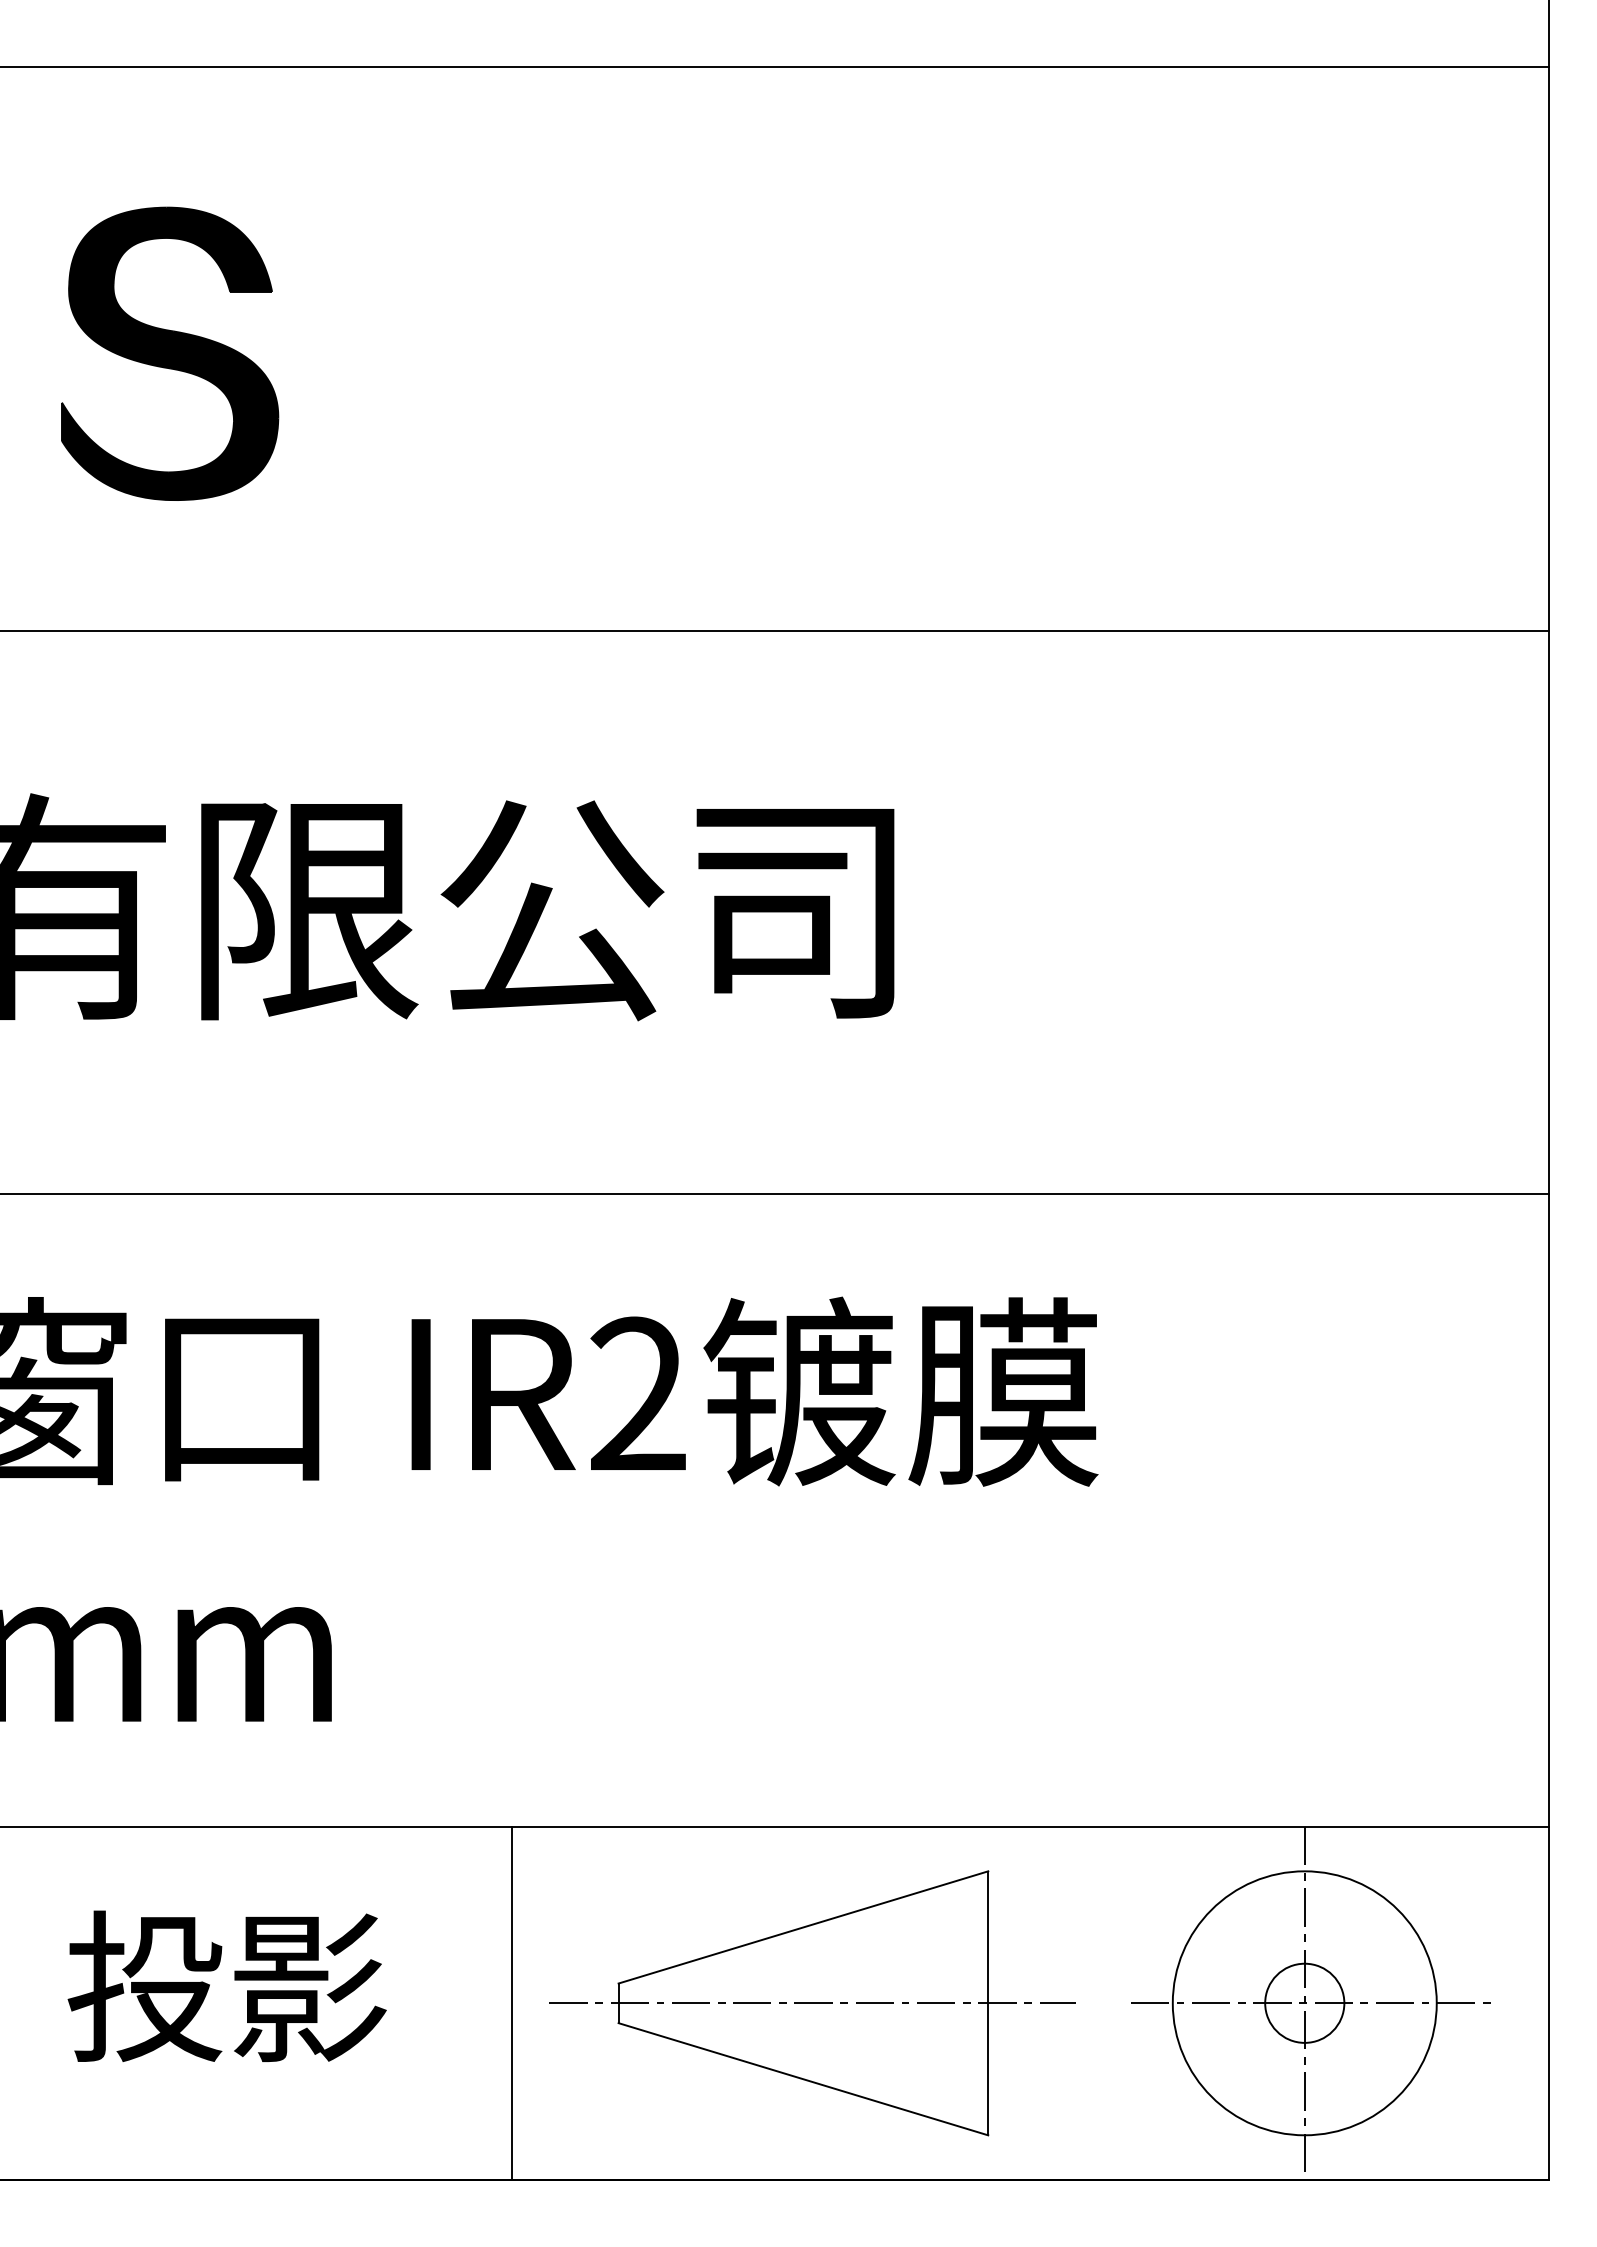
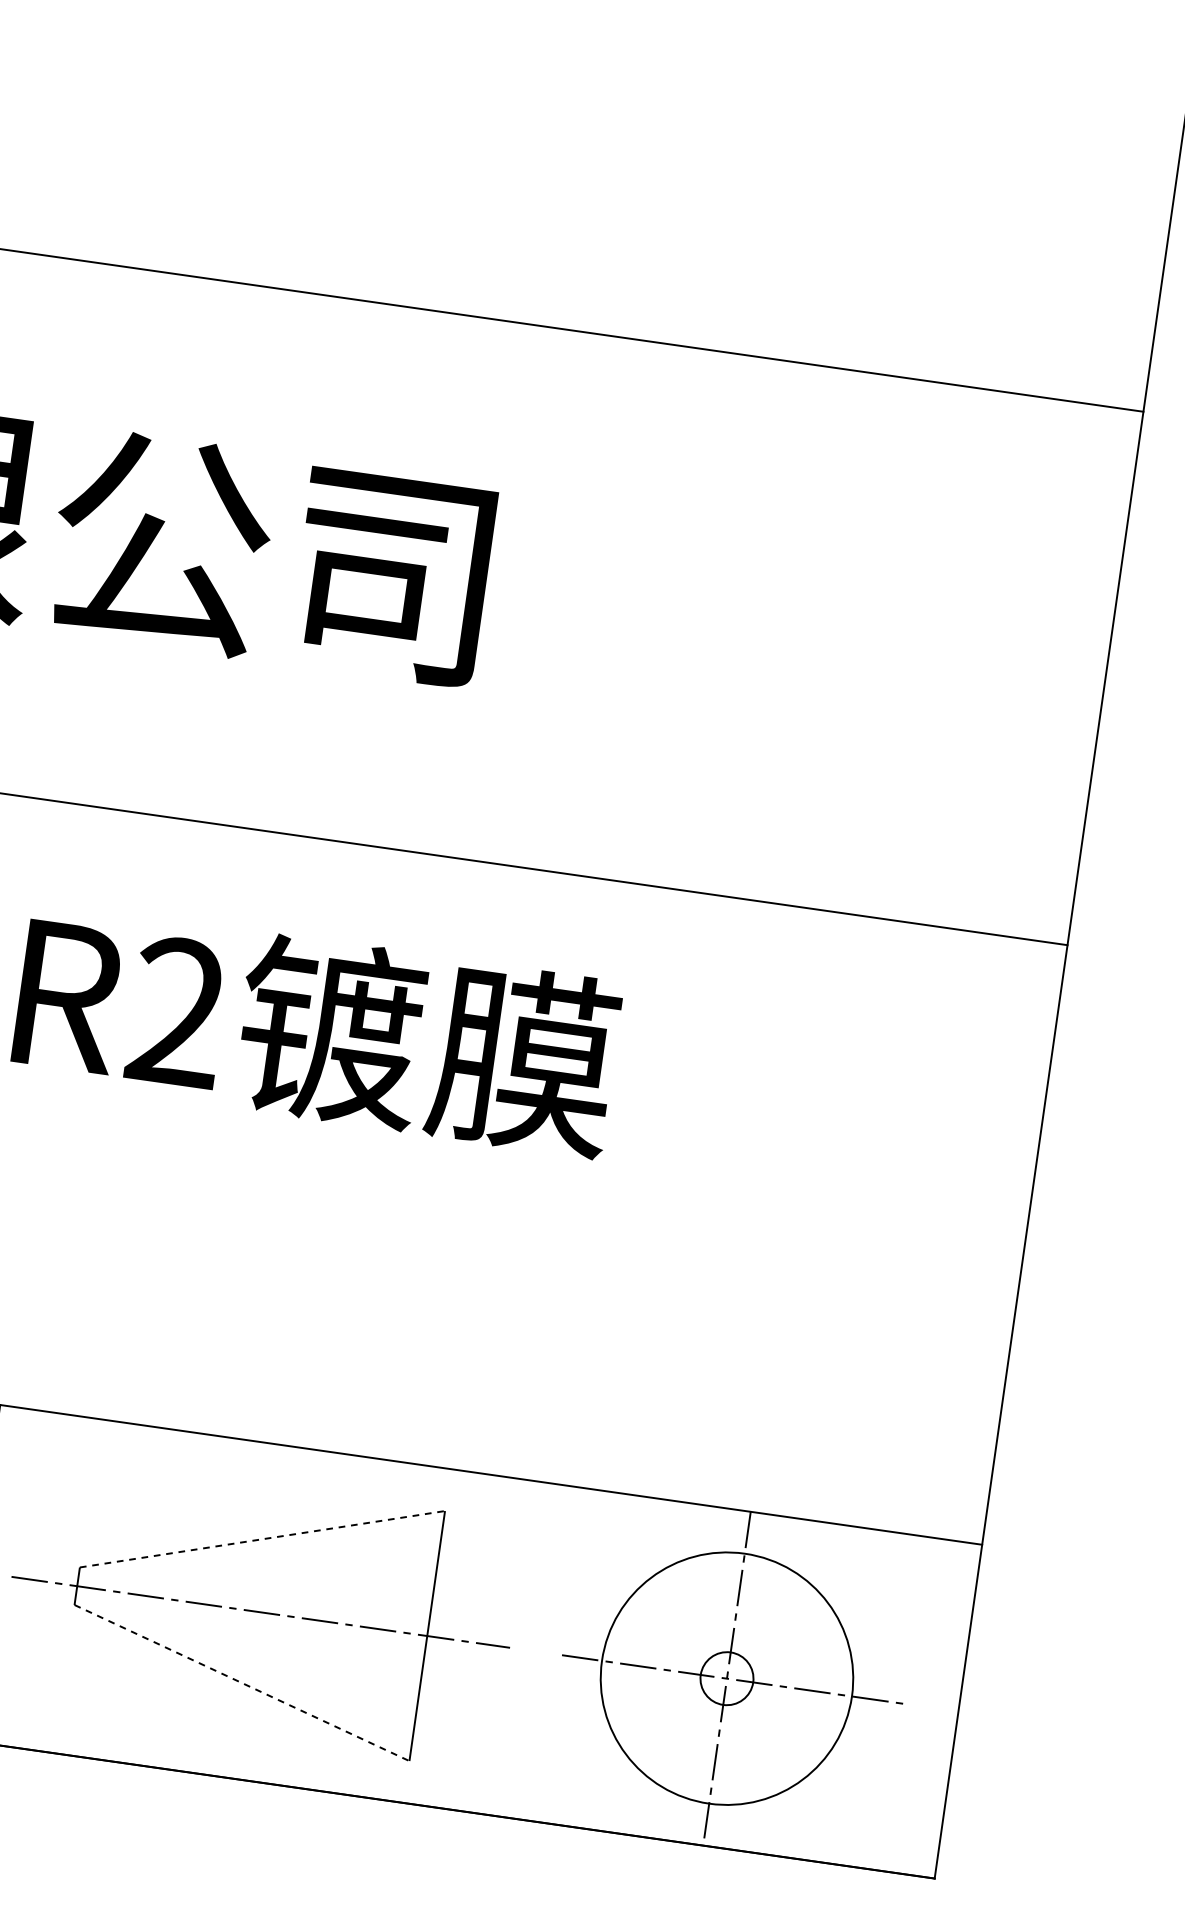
line: (803, 1927) -> (262, 1539), solid -> dashed
circle: (1304, 2002) -> (726, 1677), size x0.7
line: (803, 2079) -> (242, 1683), solid -> dashed

